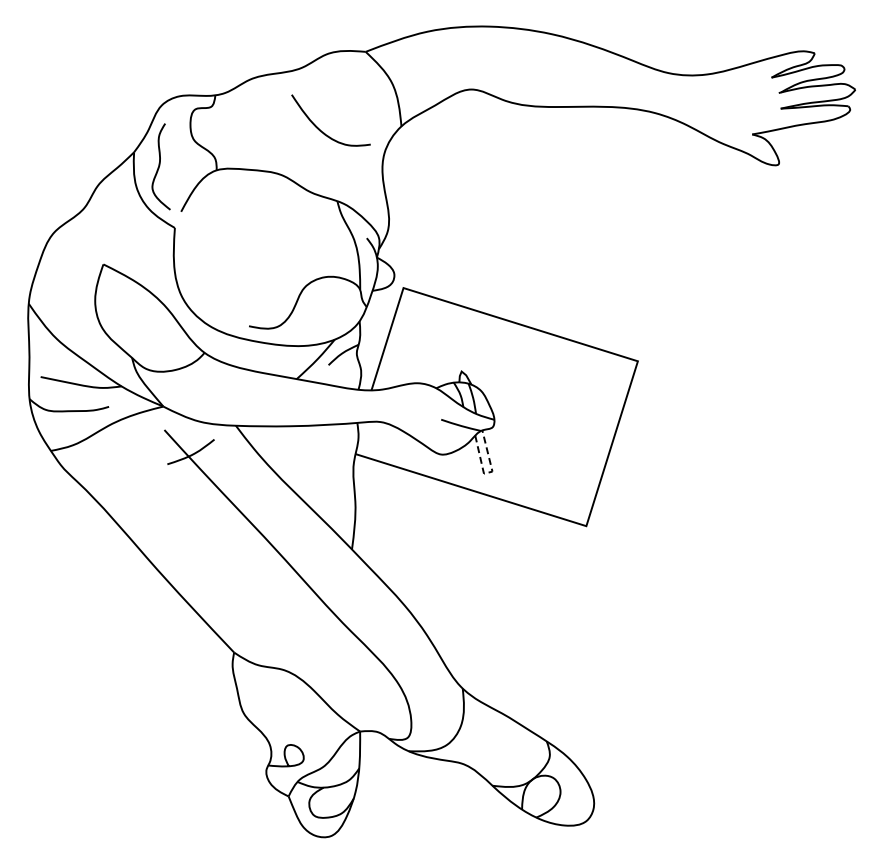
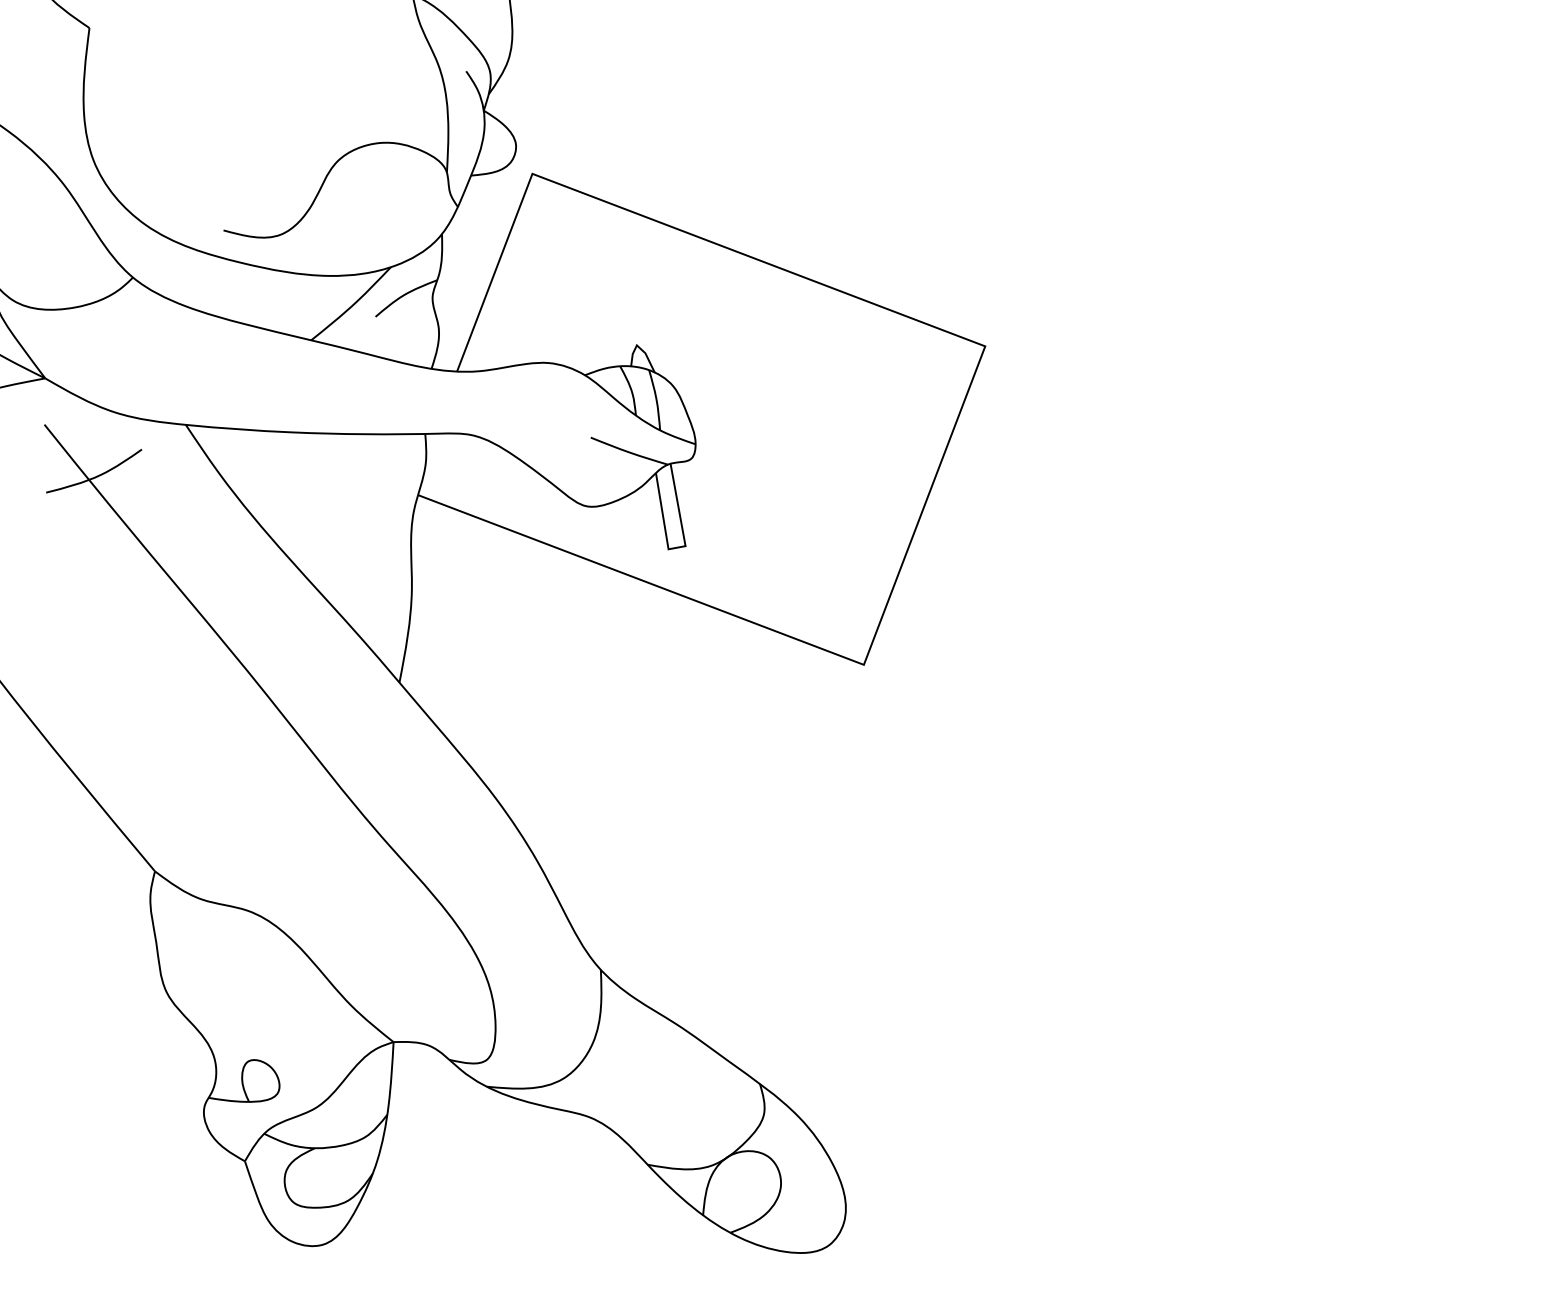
line: (489, 472) -> (679, 547), dashed -> solid

